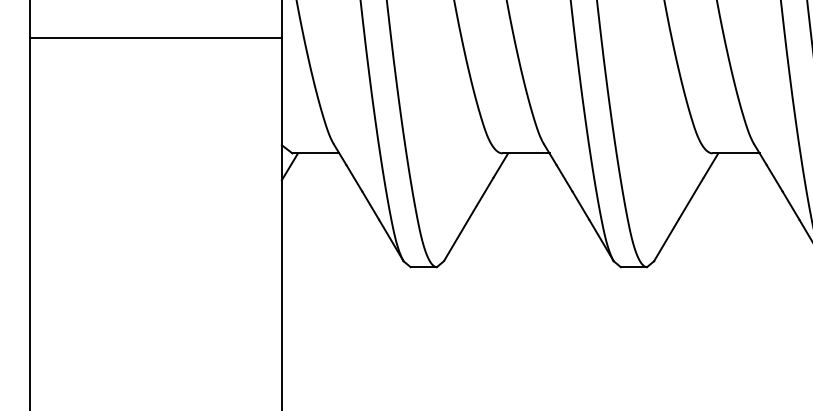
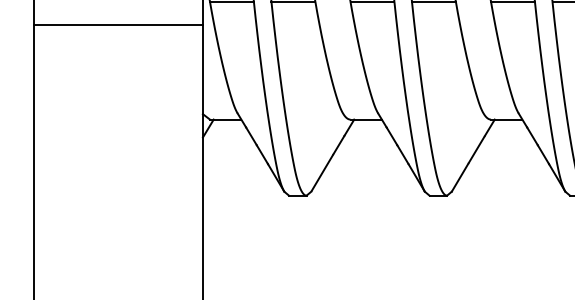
line: (155, 38) -> (118, 24), moved

